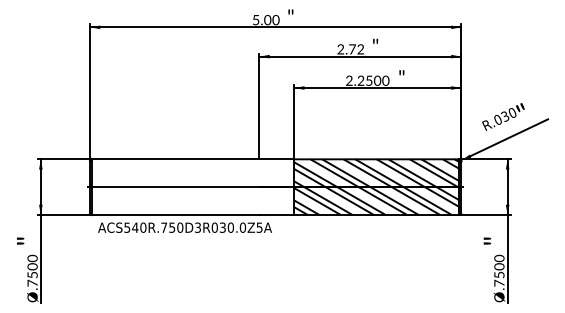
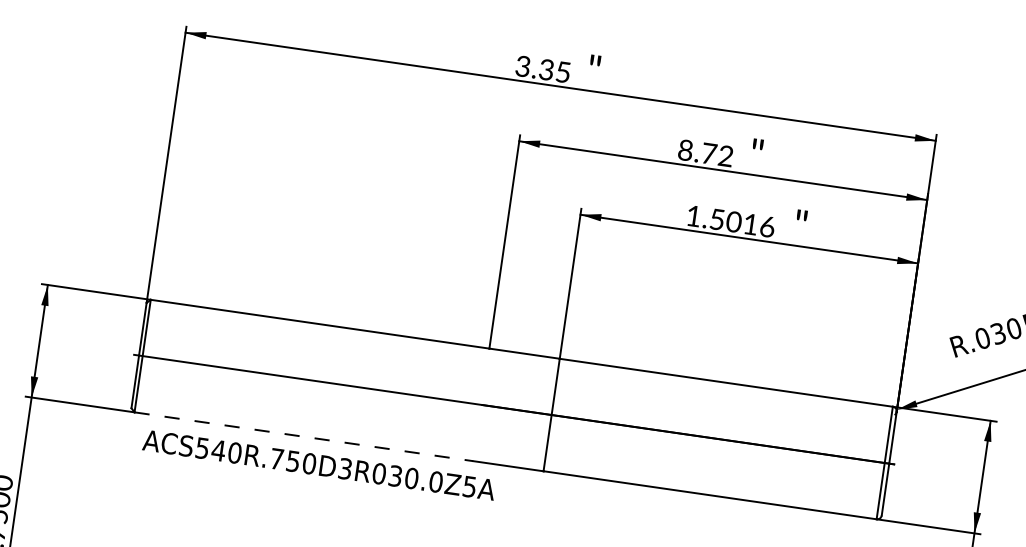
text: (265, 20) -> (541, 69), 5.00 -> 3.35
text: (340, 49) -> (685, 150), 2.72 -> 8.72
text: (367, 80) -> (730, 220), 2.2500 -> 1.5016
hatch: (377, 187) -> (719, 439), removed
line: (175, 215) -> (303, 437), solid -> dashed

